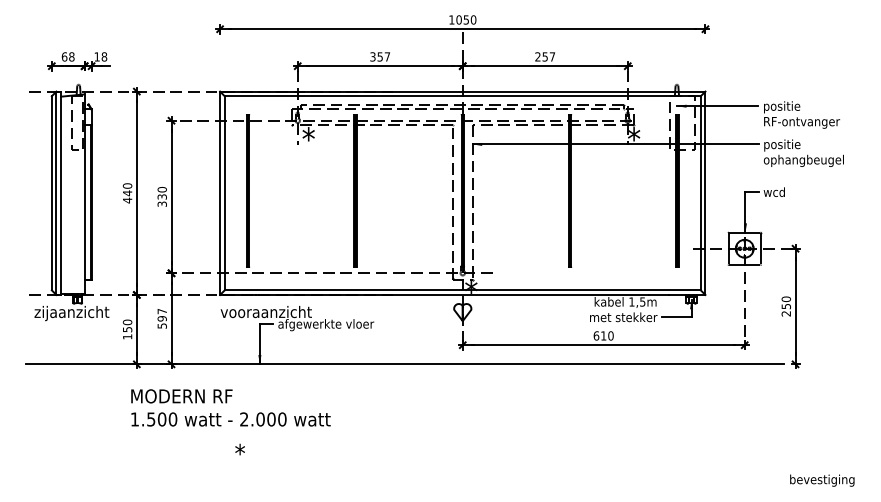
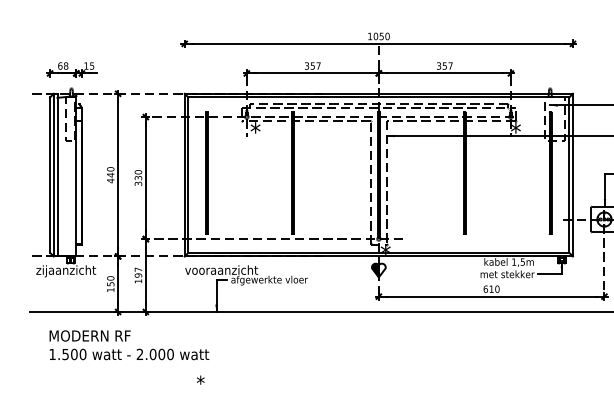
text: (104, 56) -> (92, 65), 18 -> 15
text: (537, 56) -> (438, 65), 257 -> 357
fill: (458, 312) -> (375, 270), added
text: (161, 325) -> (137, 280), 597 -> 197
text: (230, 407) -> (129, 344), moved

